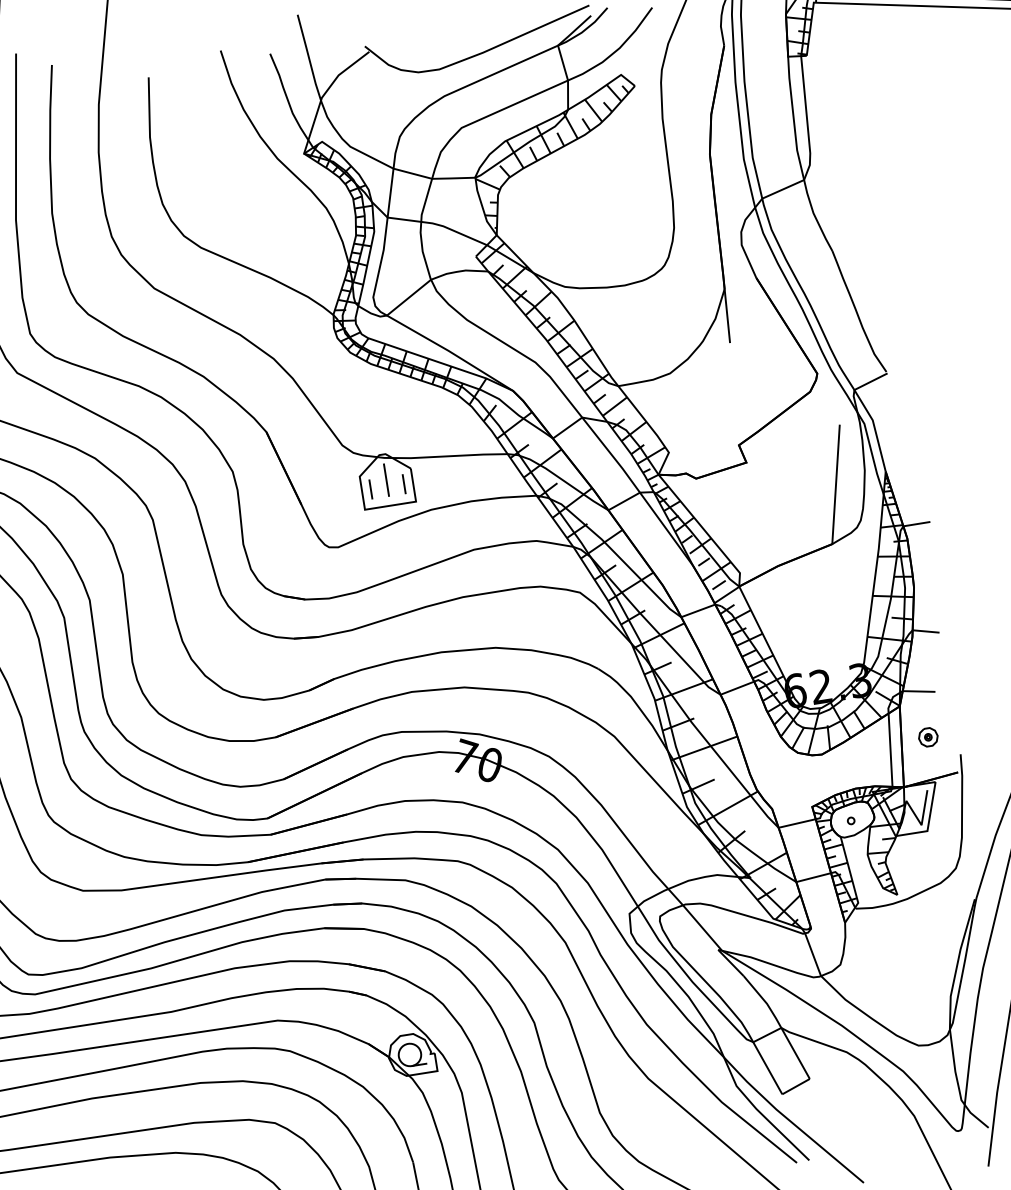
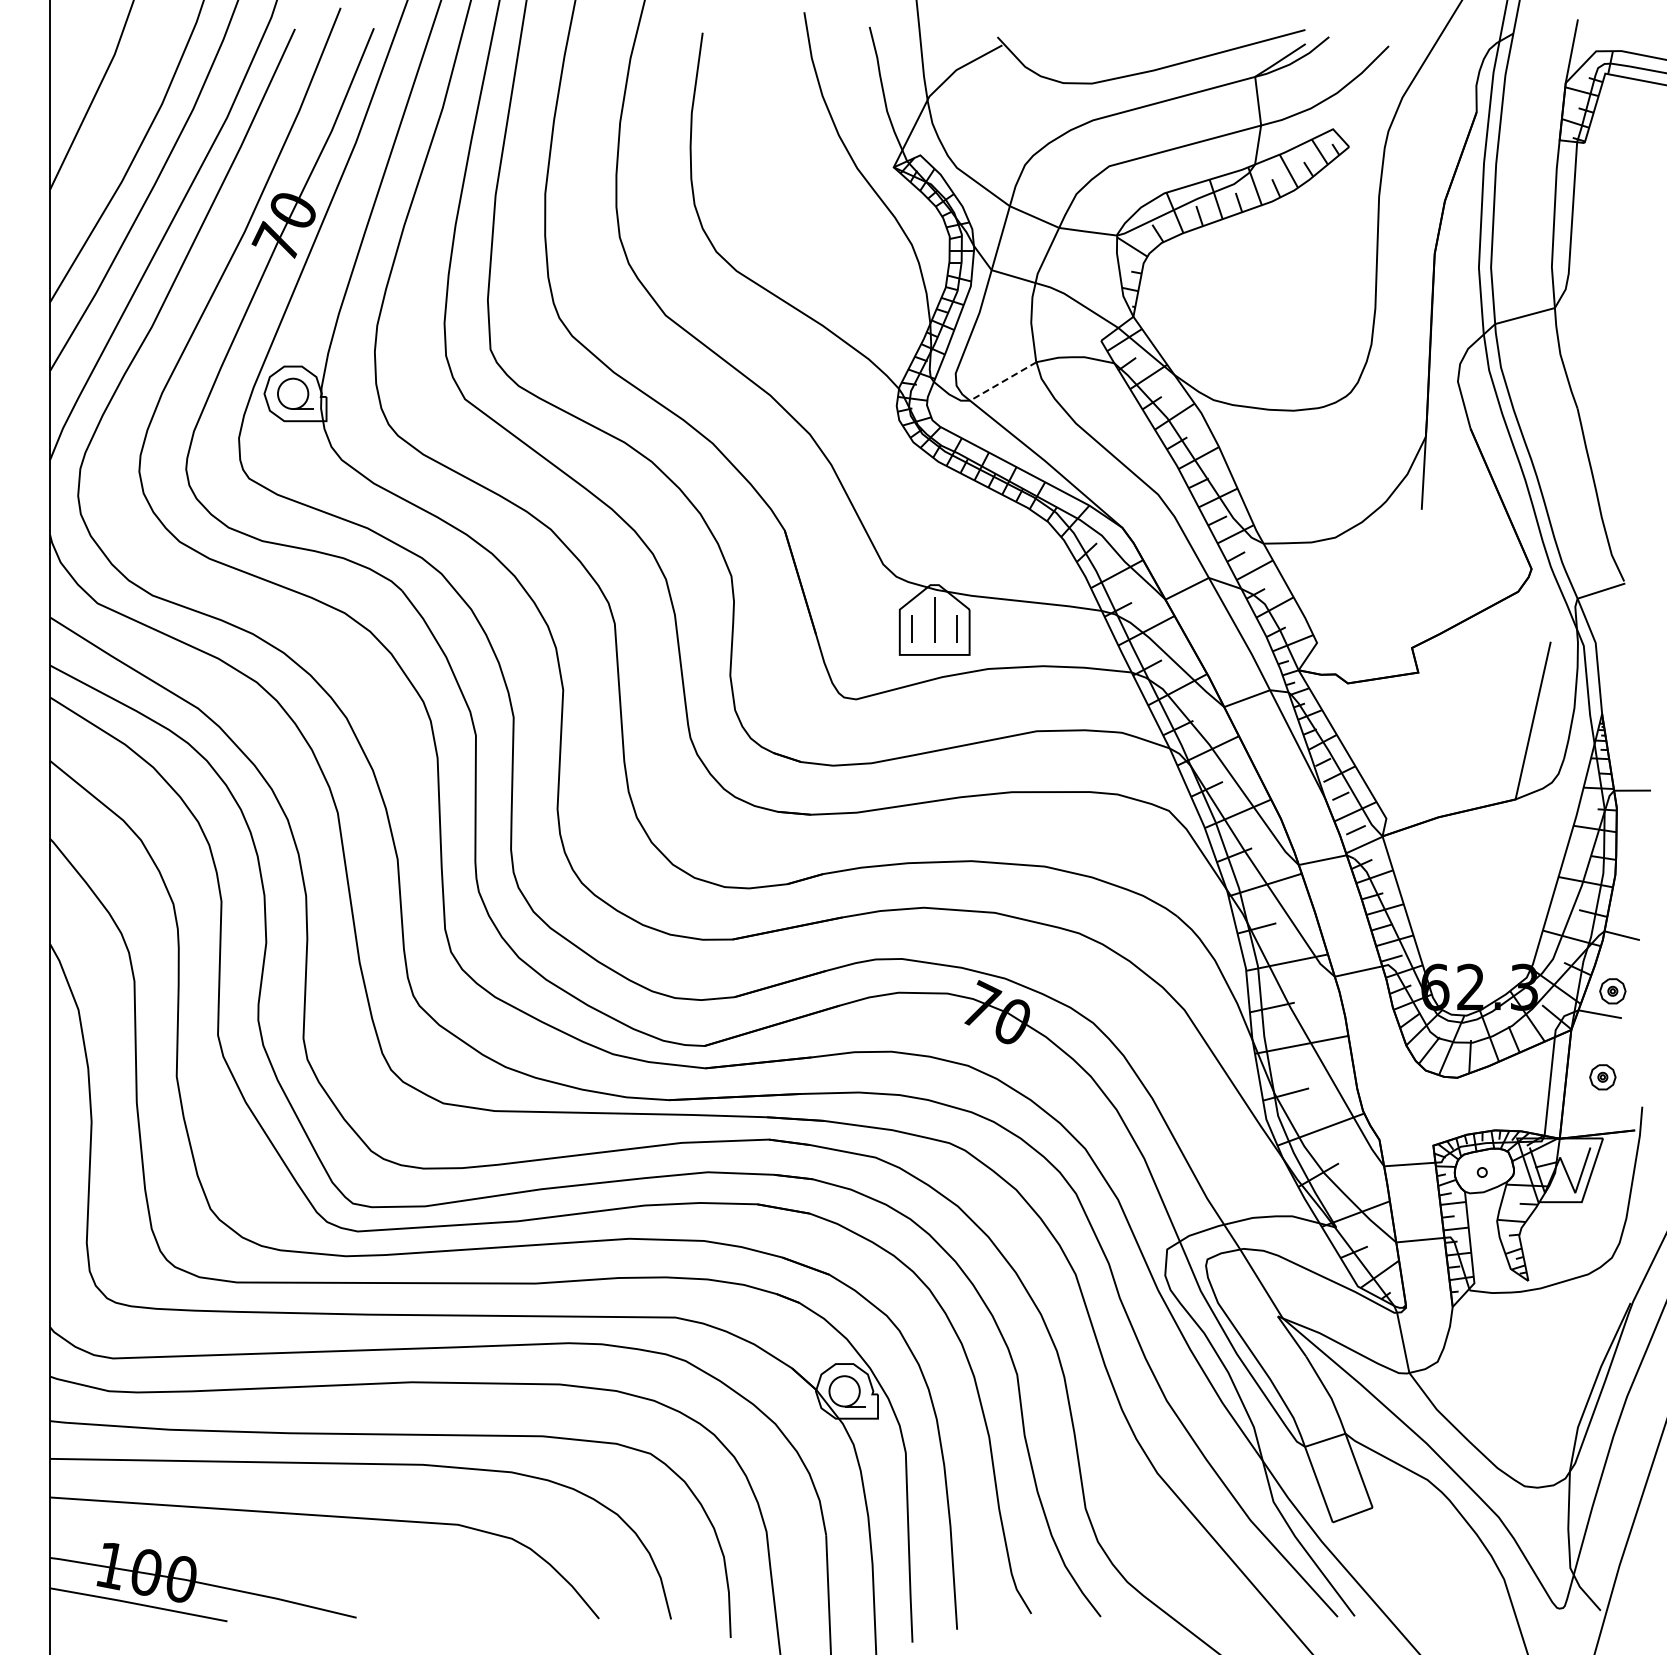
line: (408, 297) -> (1002, 381), solid -> dashed
part: (925, 673) -> (1612, 991), added

